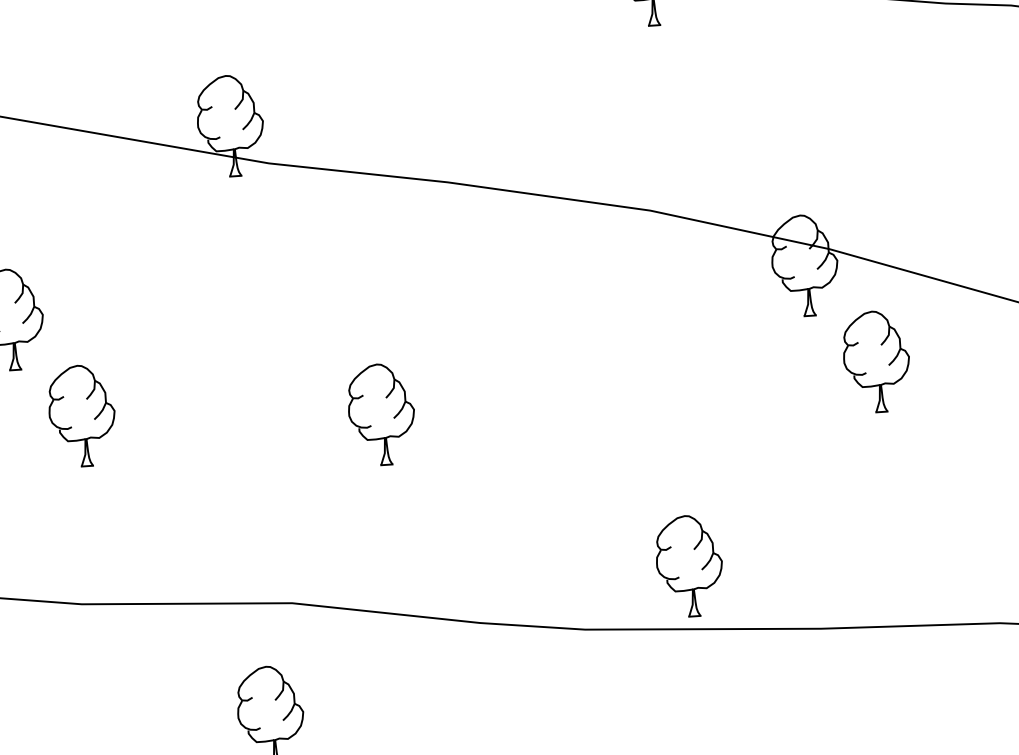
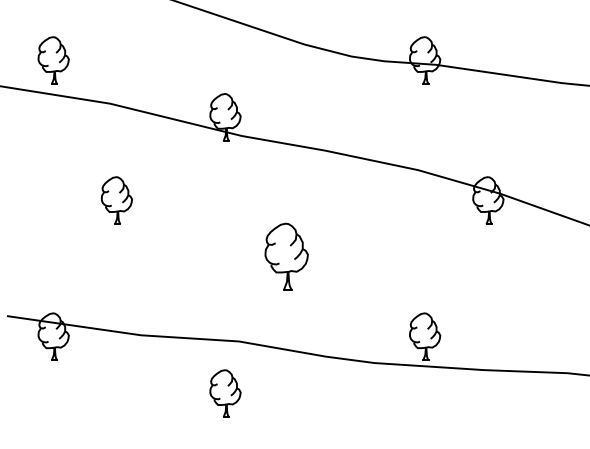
part: (876, 361) -> (518, 247), removed
part: (381, 414) -> (286, 256), size x1.4
part: (82, 415) -> (147, 247), removed

